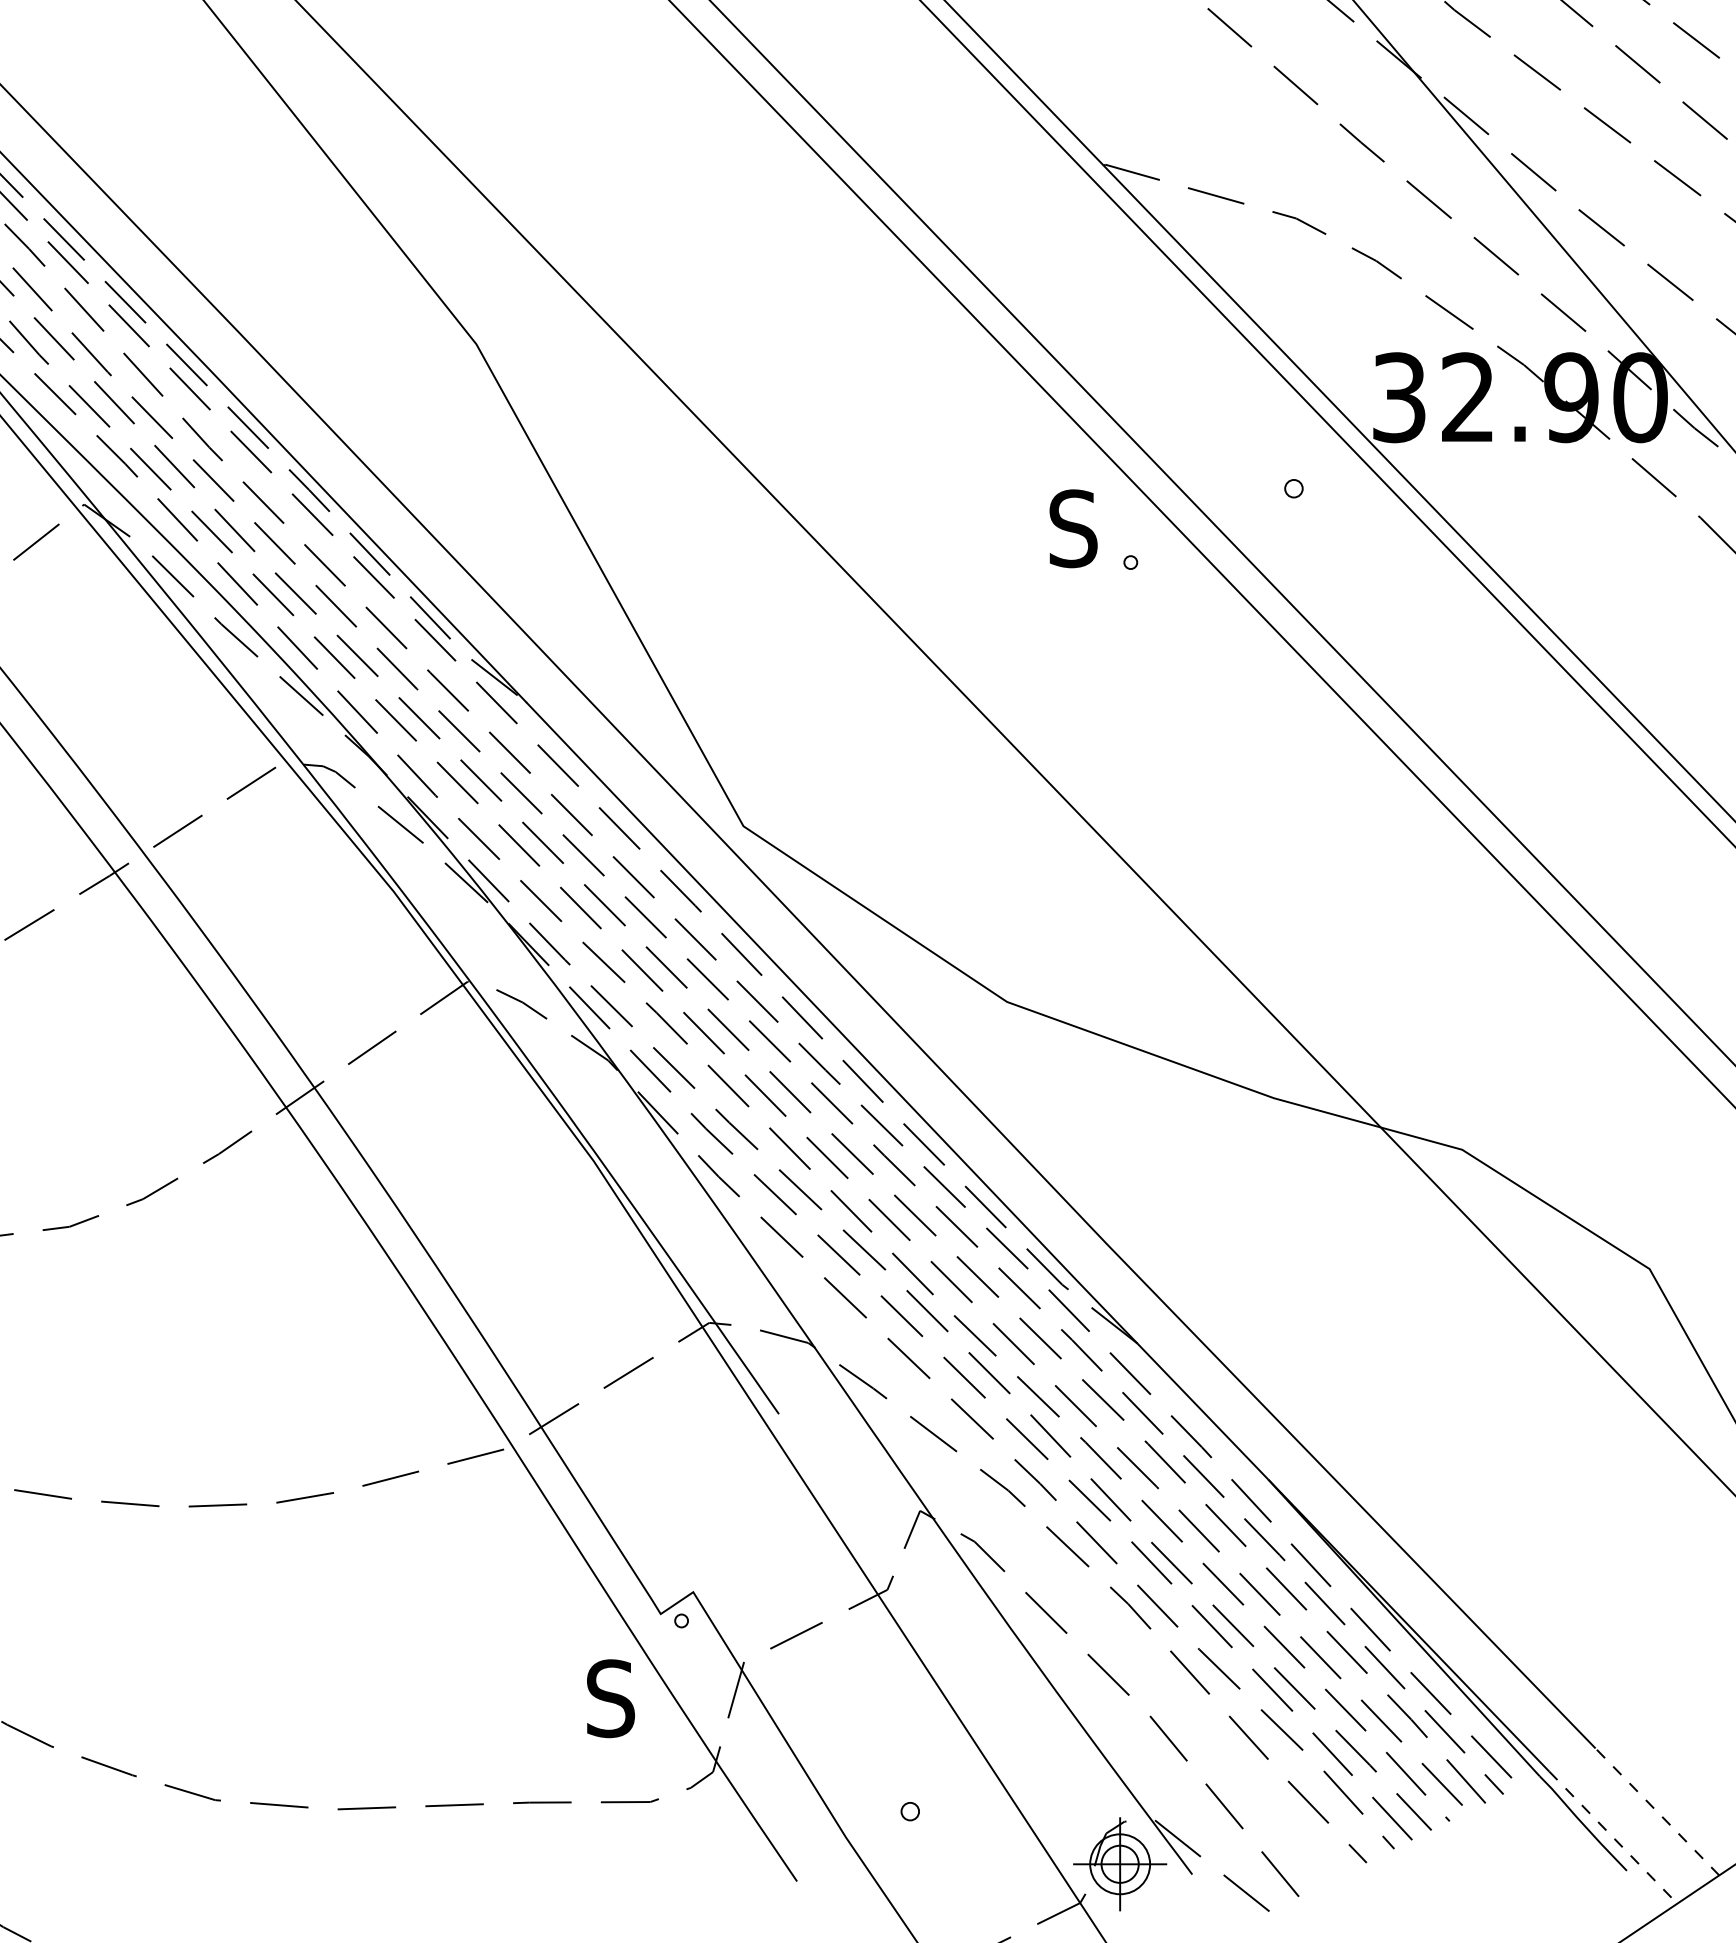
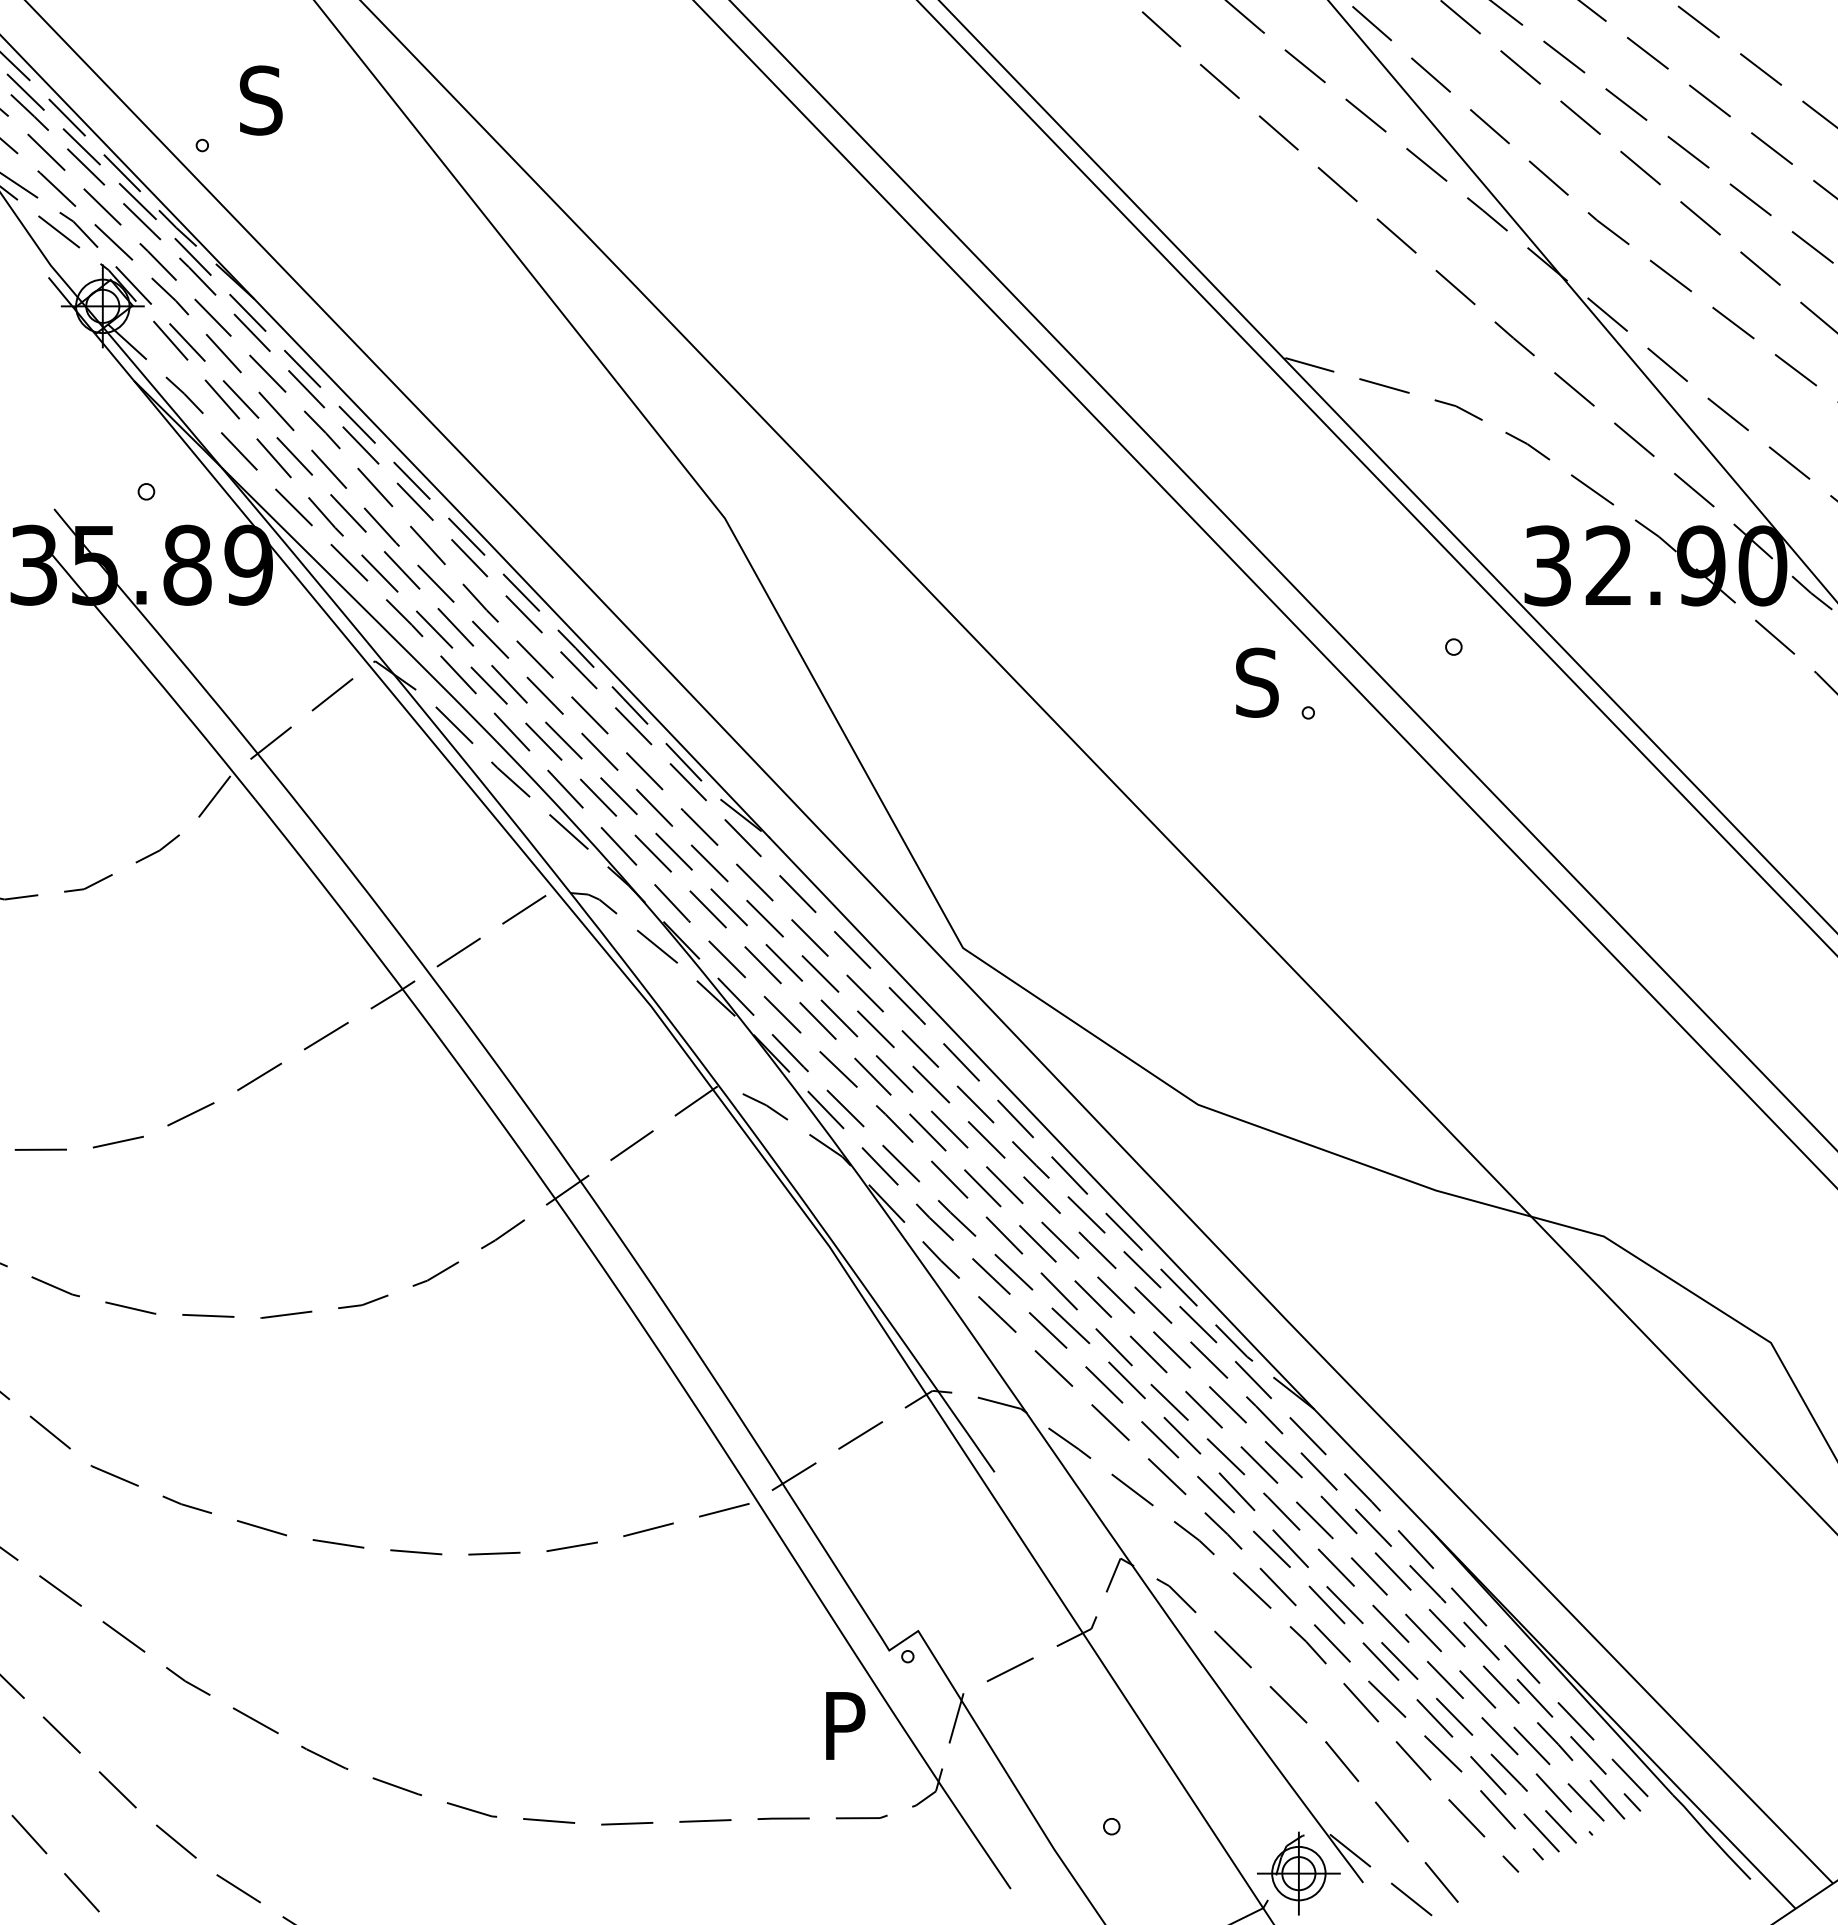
text: (610, 1698) -> (844, 1725), S -> P
line: (1656, 1811) -> (1777, 1826), dashed -> solid
line: (1613, 1837) -> (1738, 1849), dashed -> solid

